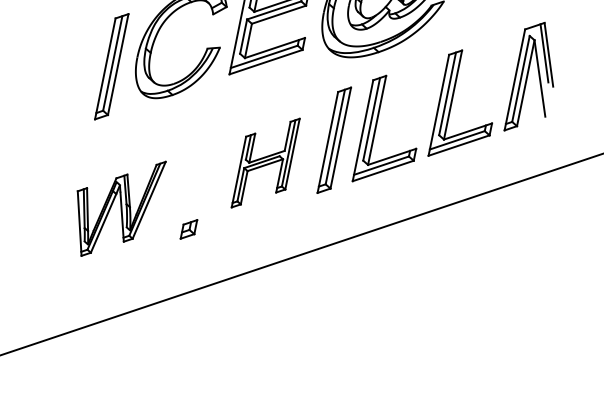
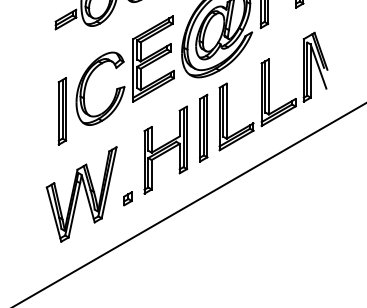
part: (265, 162) -> (165, 149), size x1.43
part: (115, 207) -> (81, 194), size x1.43

